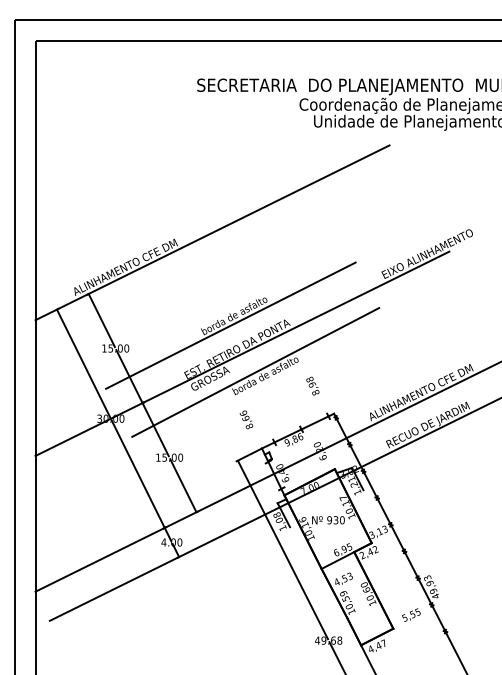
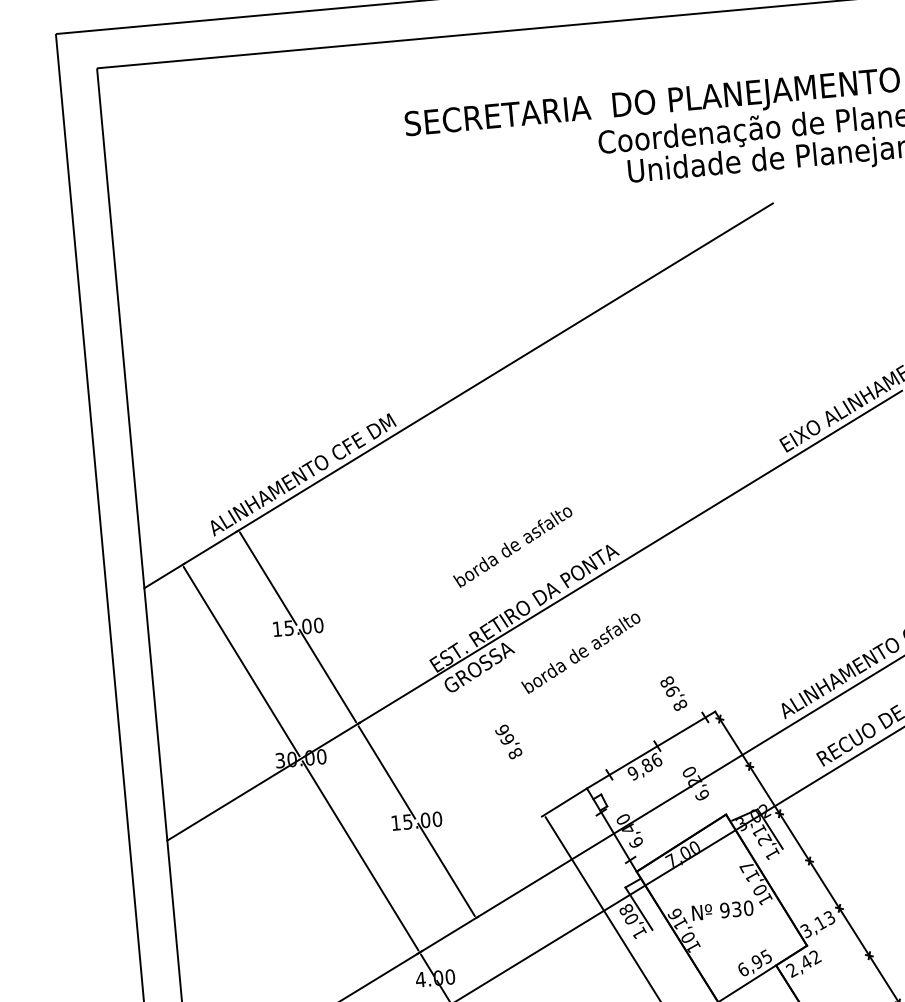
line: (230, 325) -> (507, 565), removed
line: (255, 372) -> (562, 648), removed
text: (312, 385) -> (673, 692), moved
text: (245, 419) -> (506, 741), moved

